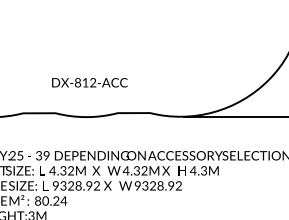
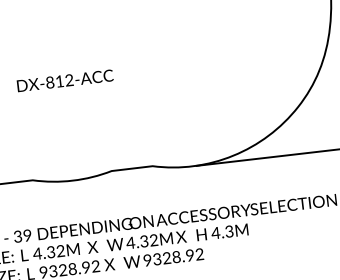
text: (89, 82) -> (64, 80), moved

